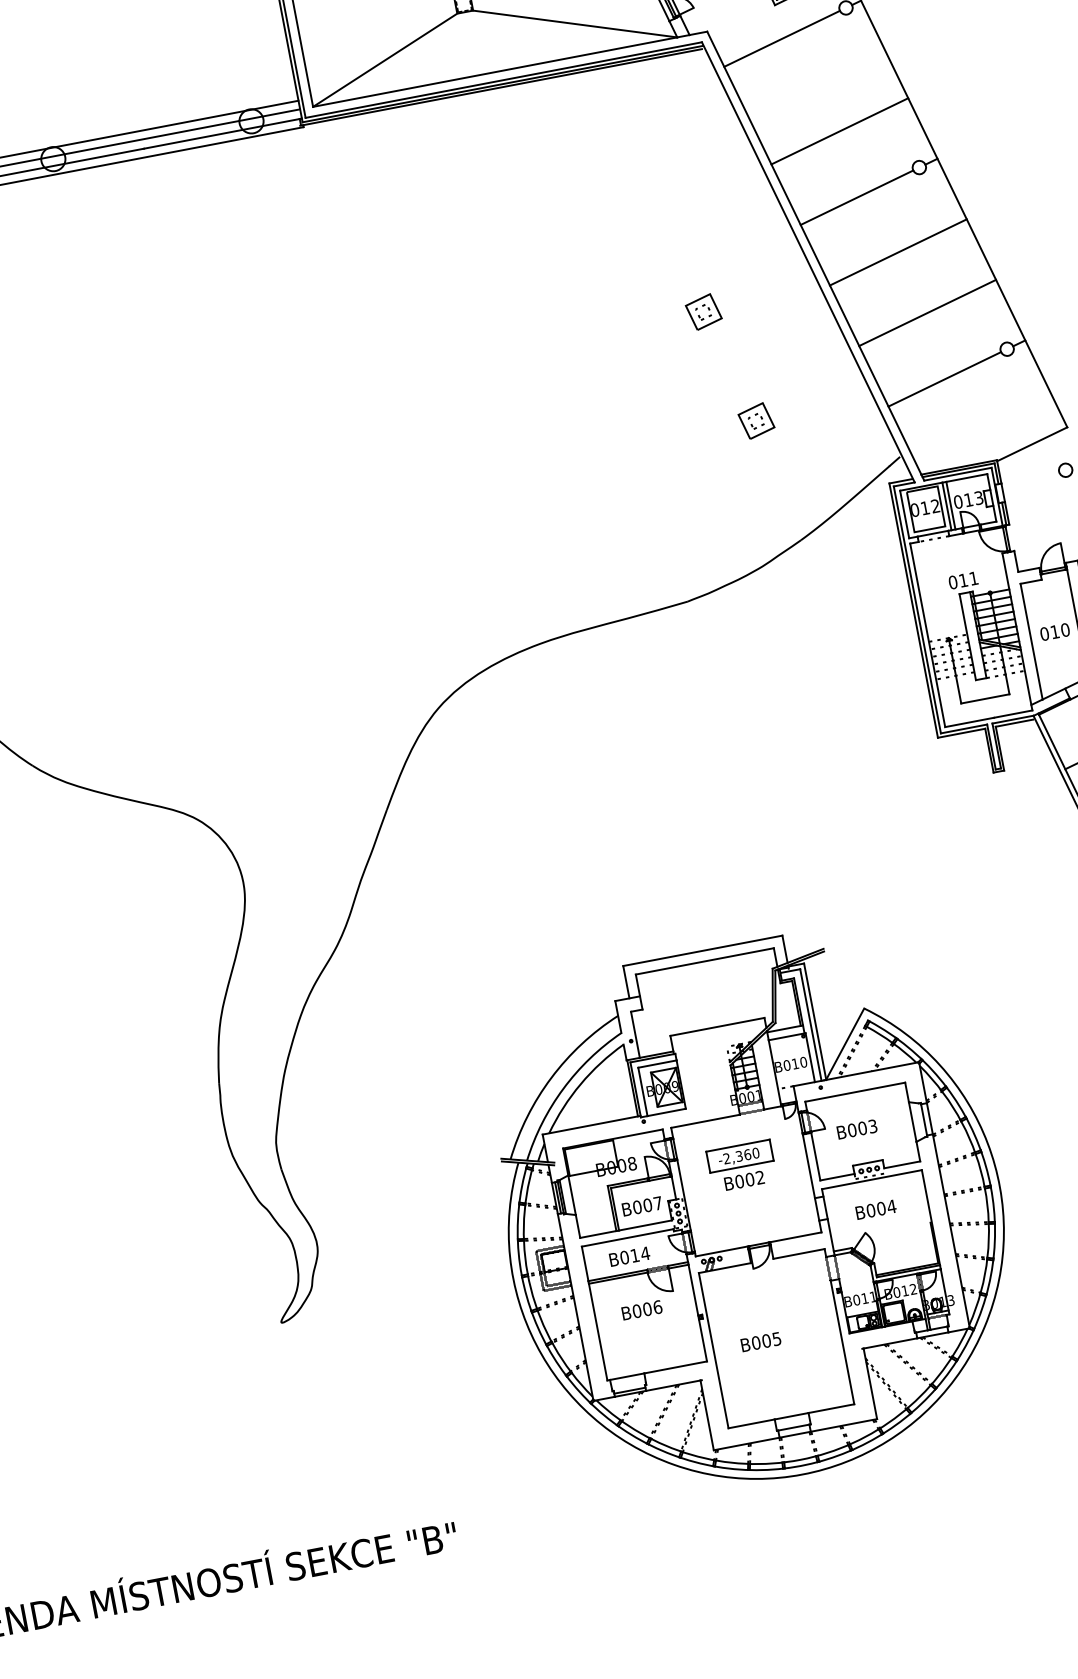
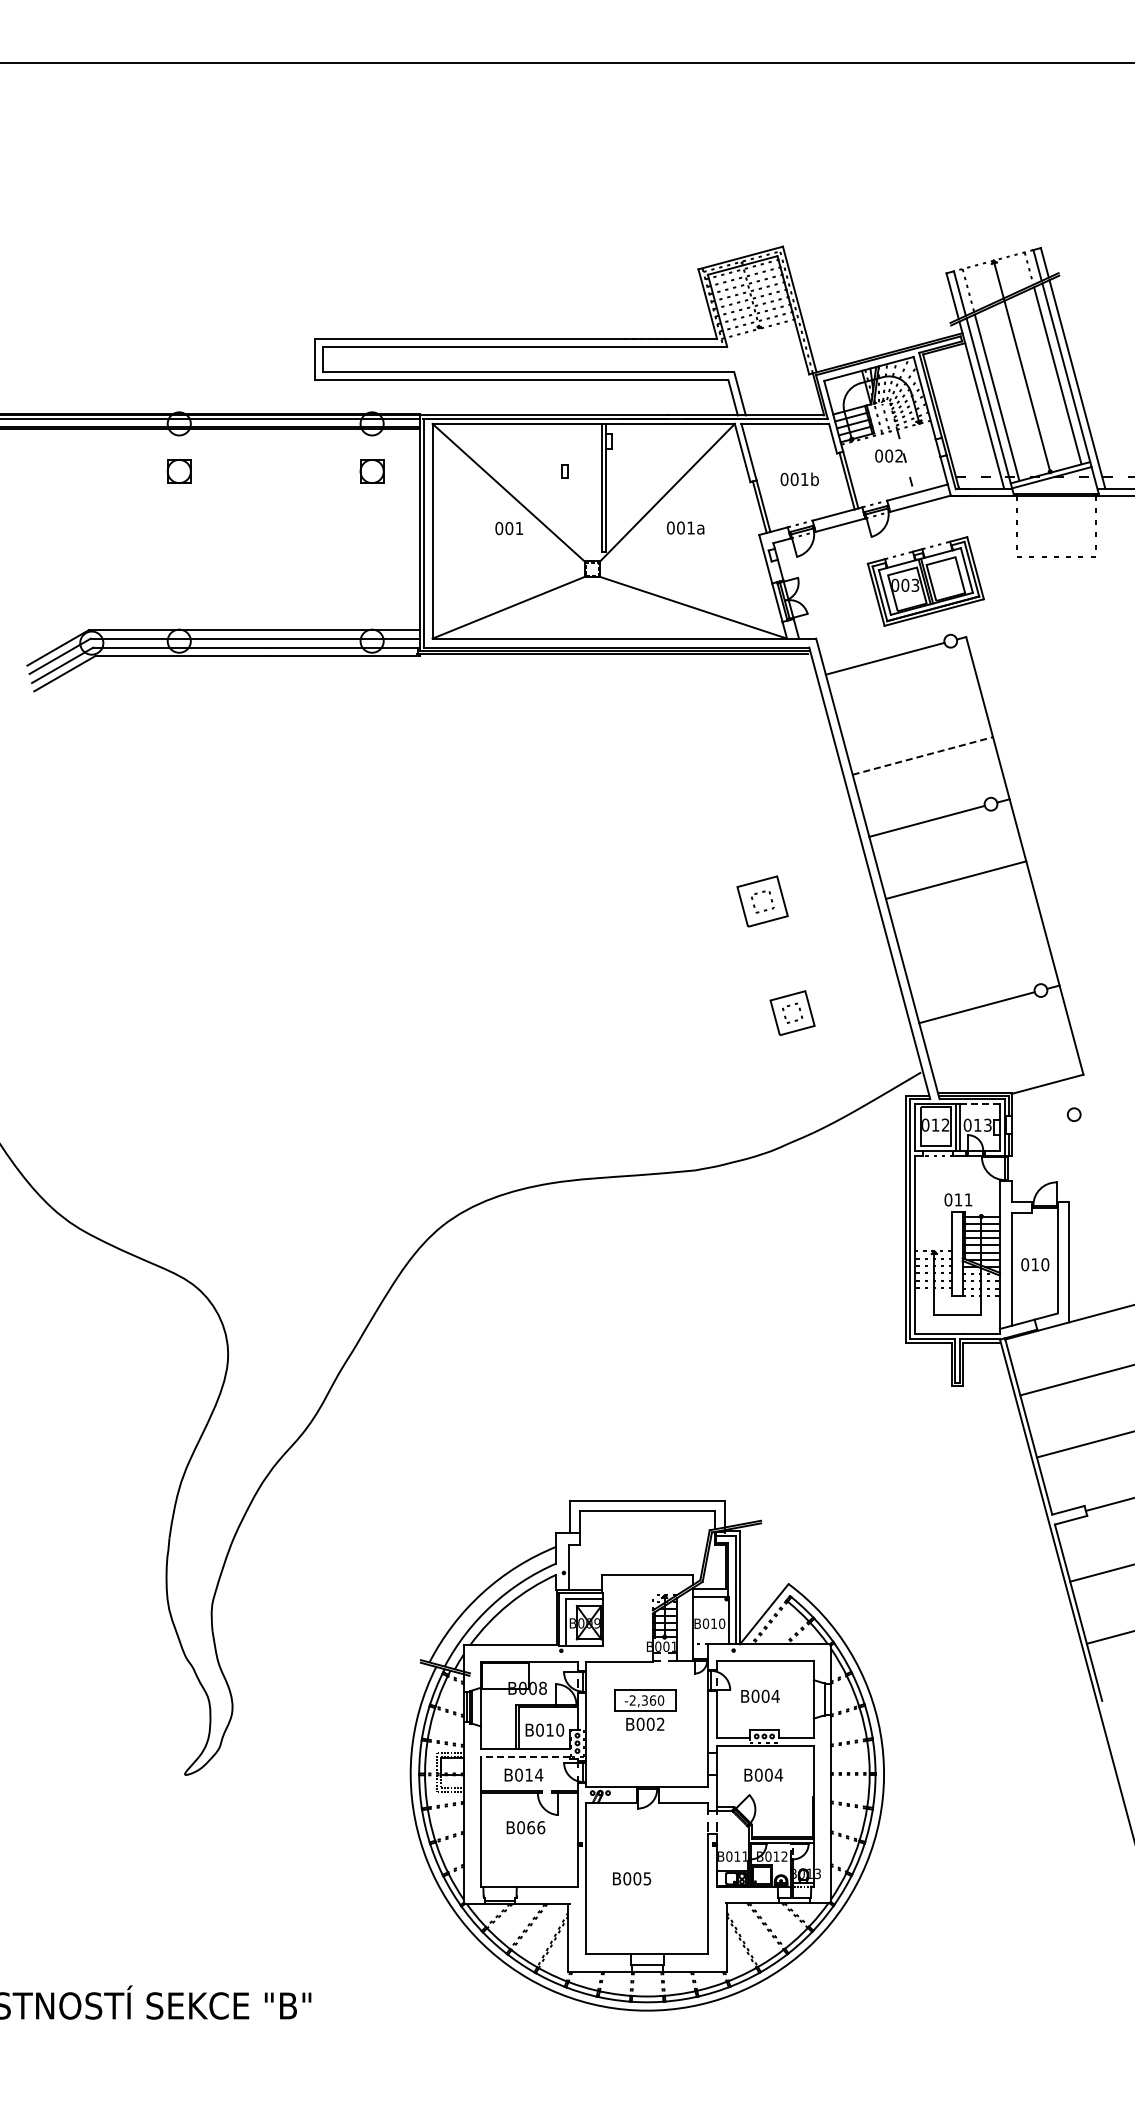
line: (839, 130) -> (922, 755), solid -> dashed
part: (703, 311) -> (762, 900), size x1.6
line: (927, 313) -> (972, 942), removed
part: (756, 420) -> (792, 1012), size x1.4
line: (967, 478) -> (980, 1104), solid -> dashed
text: (872, 1125) -> (775, 1695), B003 -> B004
text: (653, 1203) -> (555, 1729), B007 -> B010
line: (627, 1238) -> (525, 1757), solid -> dashed
text: (647, 1309) -> (531, 1827), B006 -> B066

